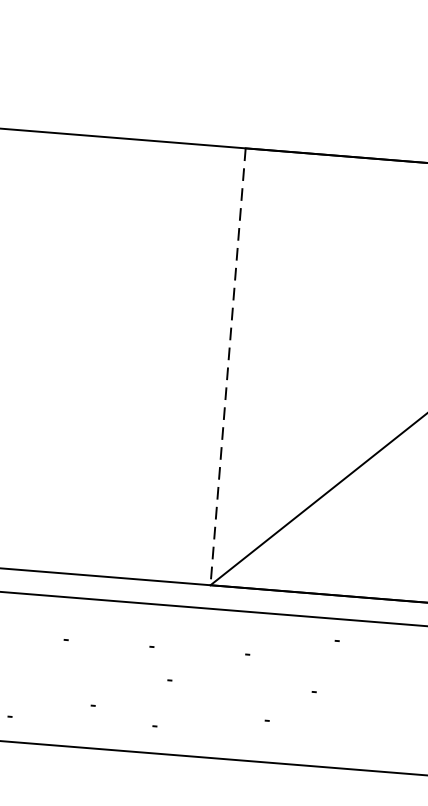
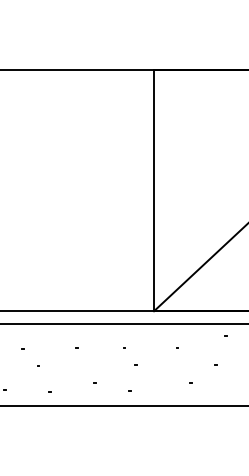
line: (228, 366) -> (154, 190), dashed -> solid

